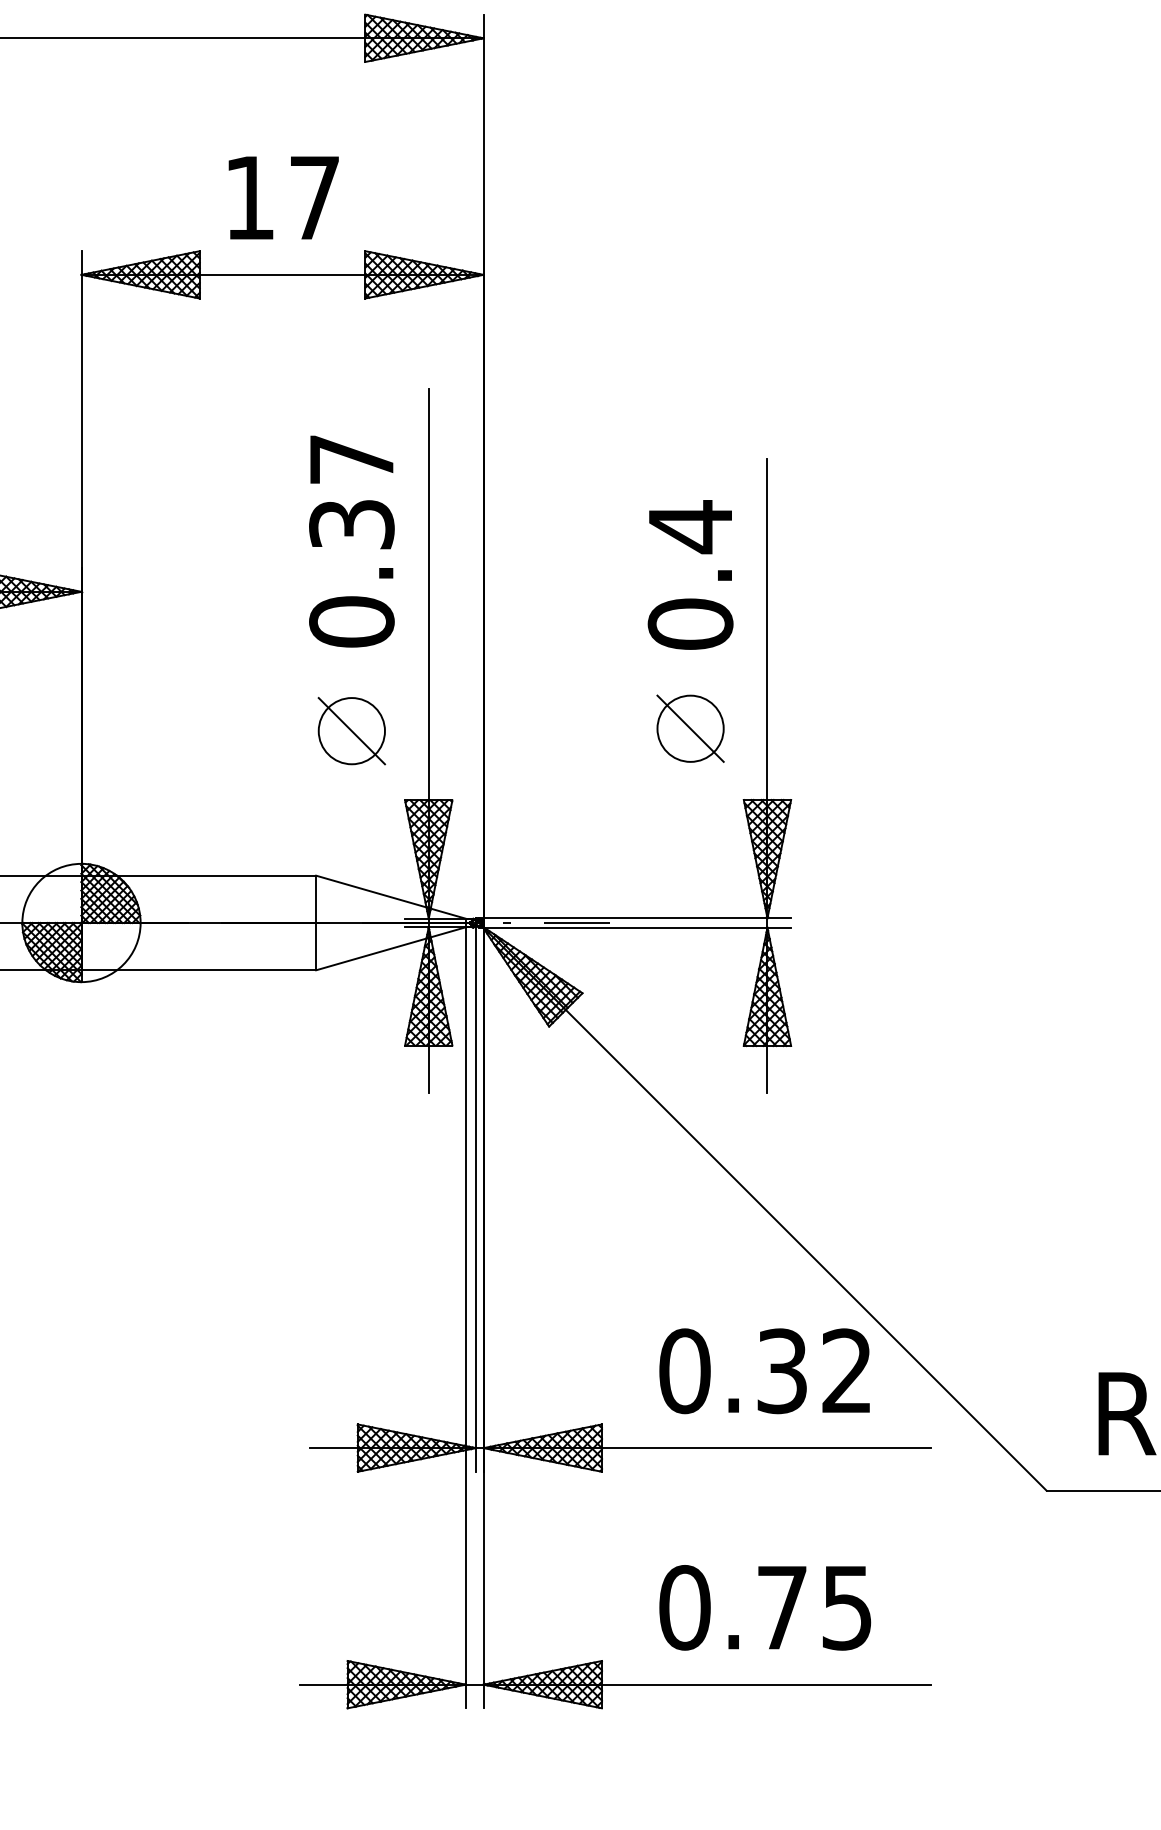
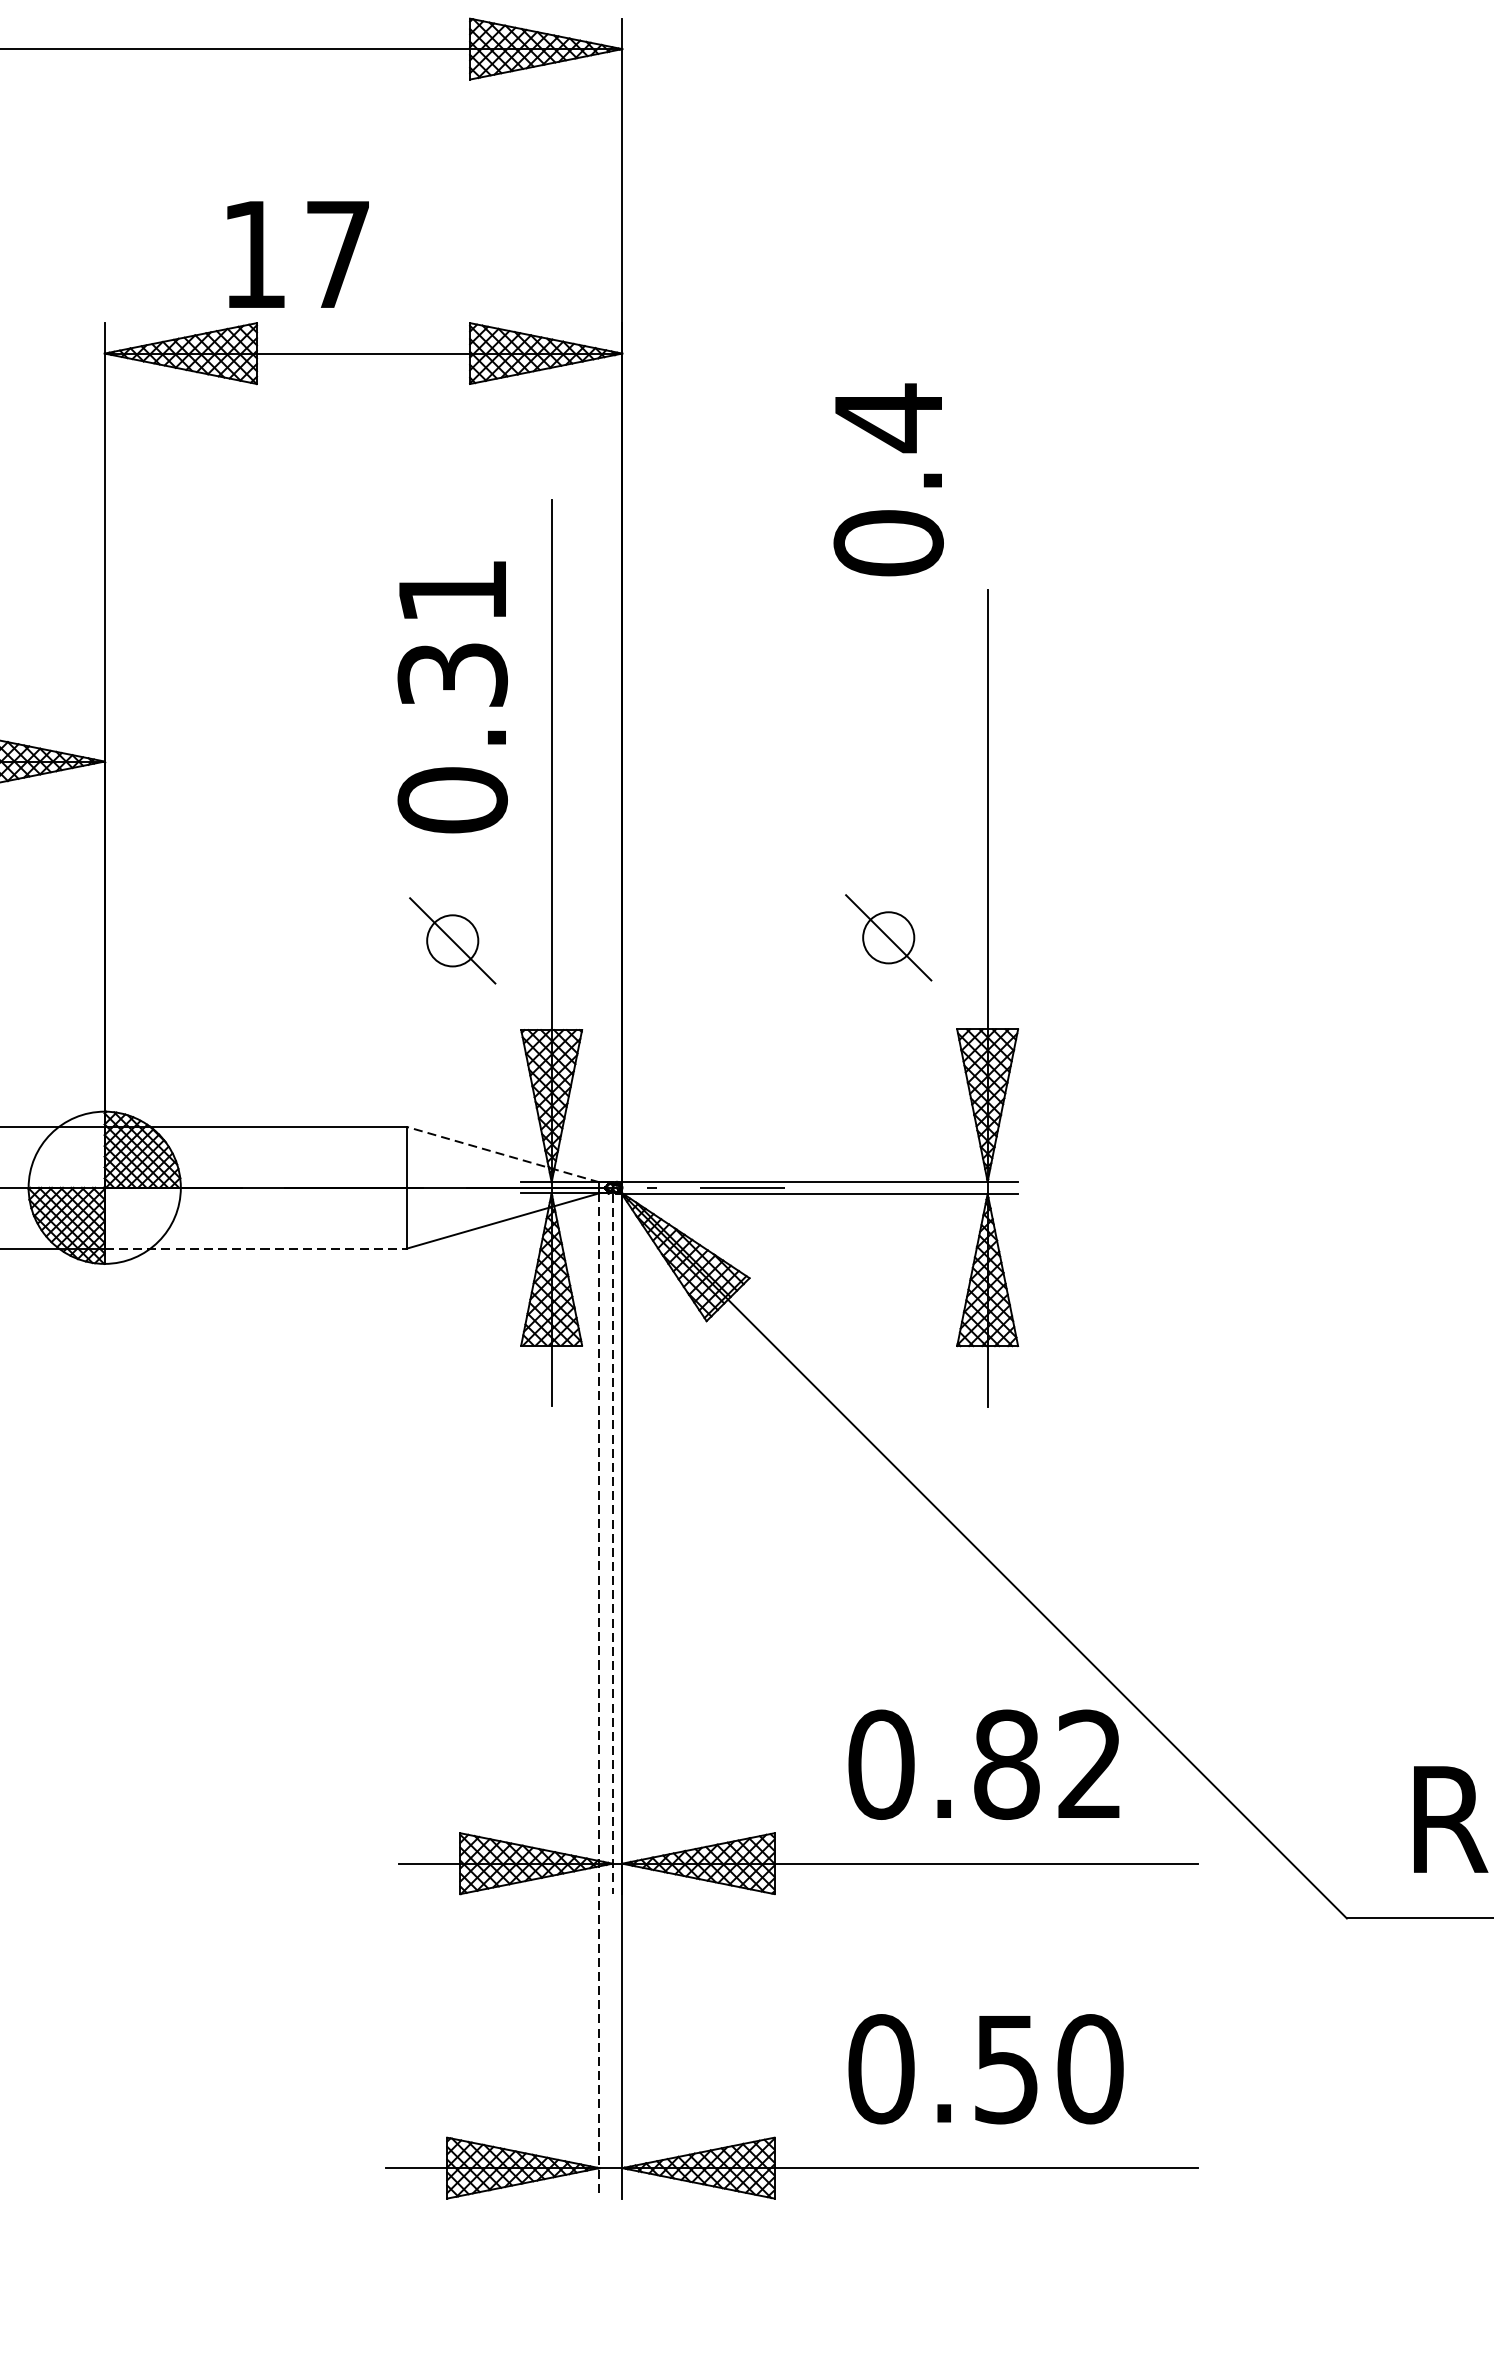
text: (283, 197) -> (297, 254), moved
text: (351, 459) -> (452, 591), 0.37 -> 0.31
text: (690, 574) -> (888, 479), moved
circle: (690, 728) -> (888, 937), size x0.6
circle: (351, 731) -> (452, 941), size x0.6
line: (391, 897) -> (503, 1154), solid -> dashed
line: (199, 970) -> (256, 1248), solid -> dashed
line: (476, 1200) -> (613, 1544), solid -> dashed
line: (465, 1317) -> (598, 1695), solid -> dashed
text: (782, 1371) -> (1006, 1765), 0.32 -> 0.82
text: (815, 1607) -> (1049, 2068), 0.75 -> 0.50

